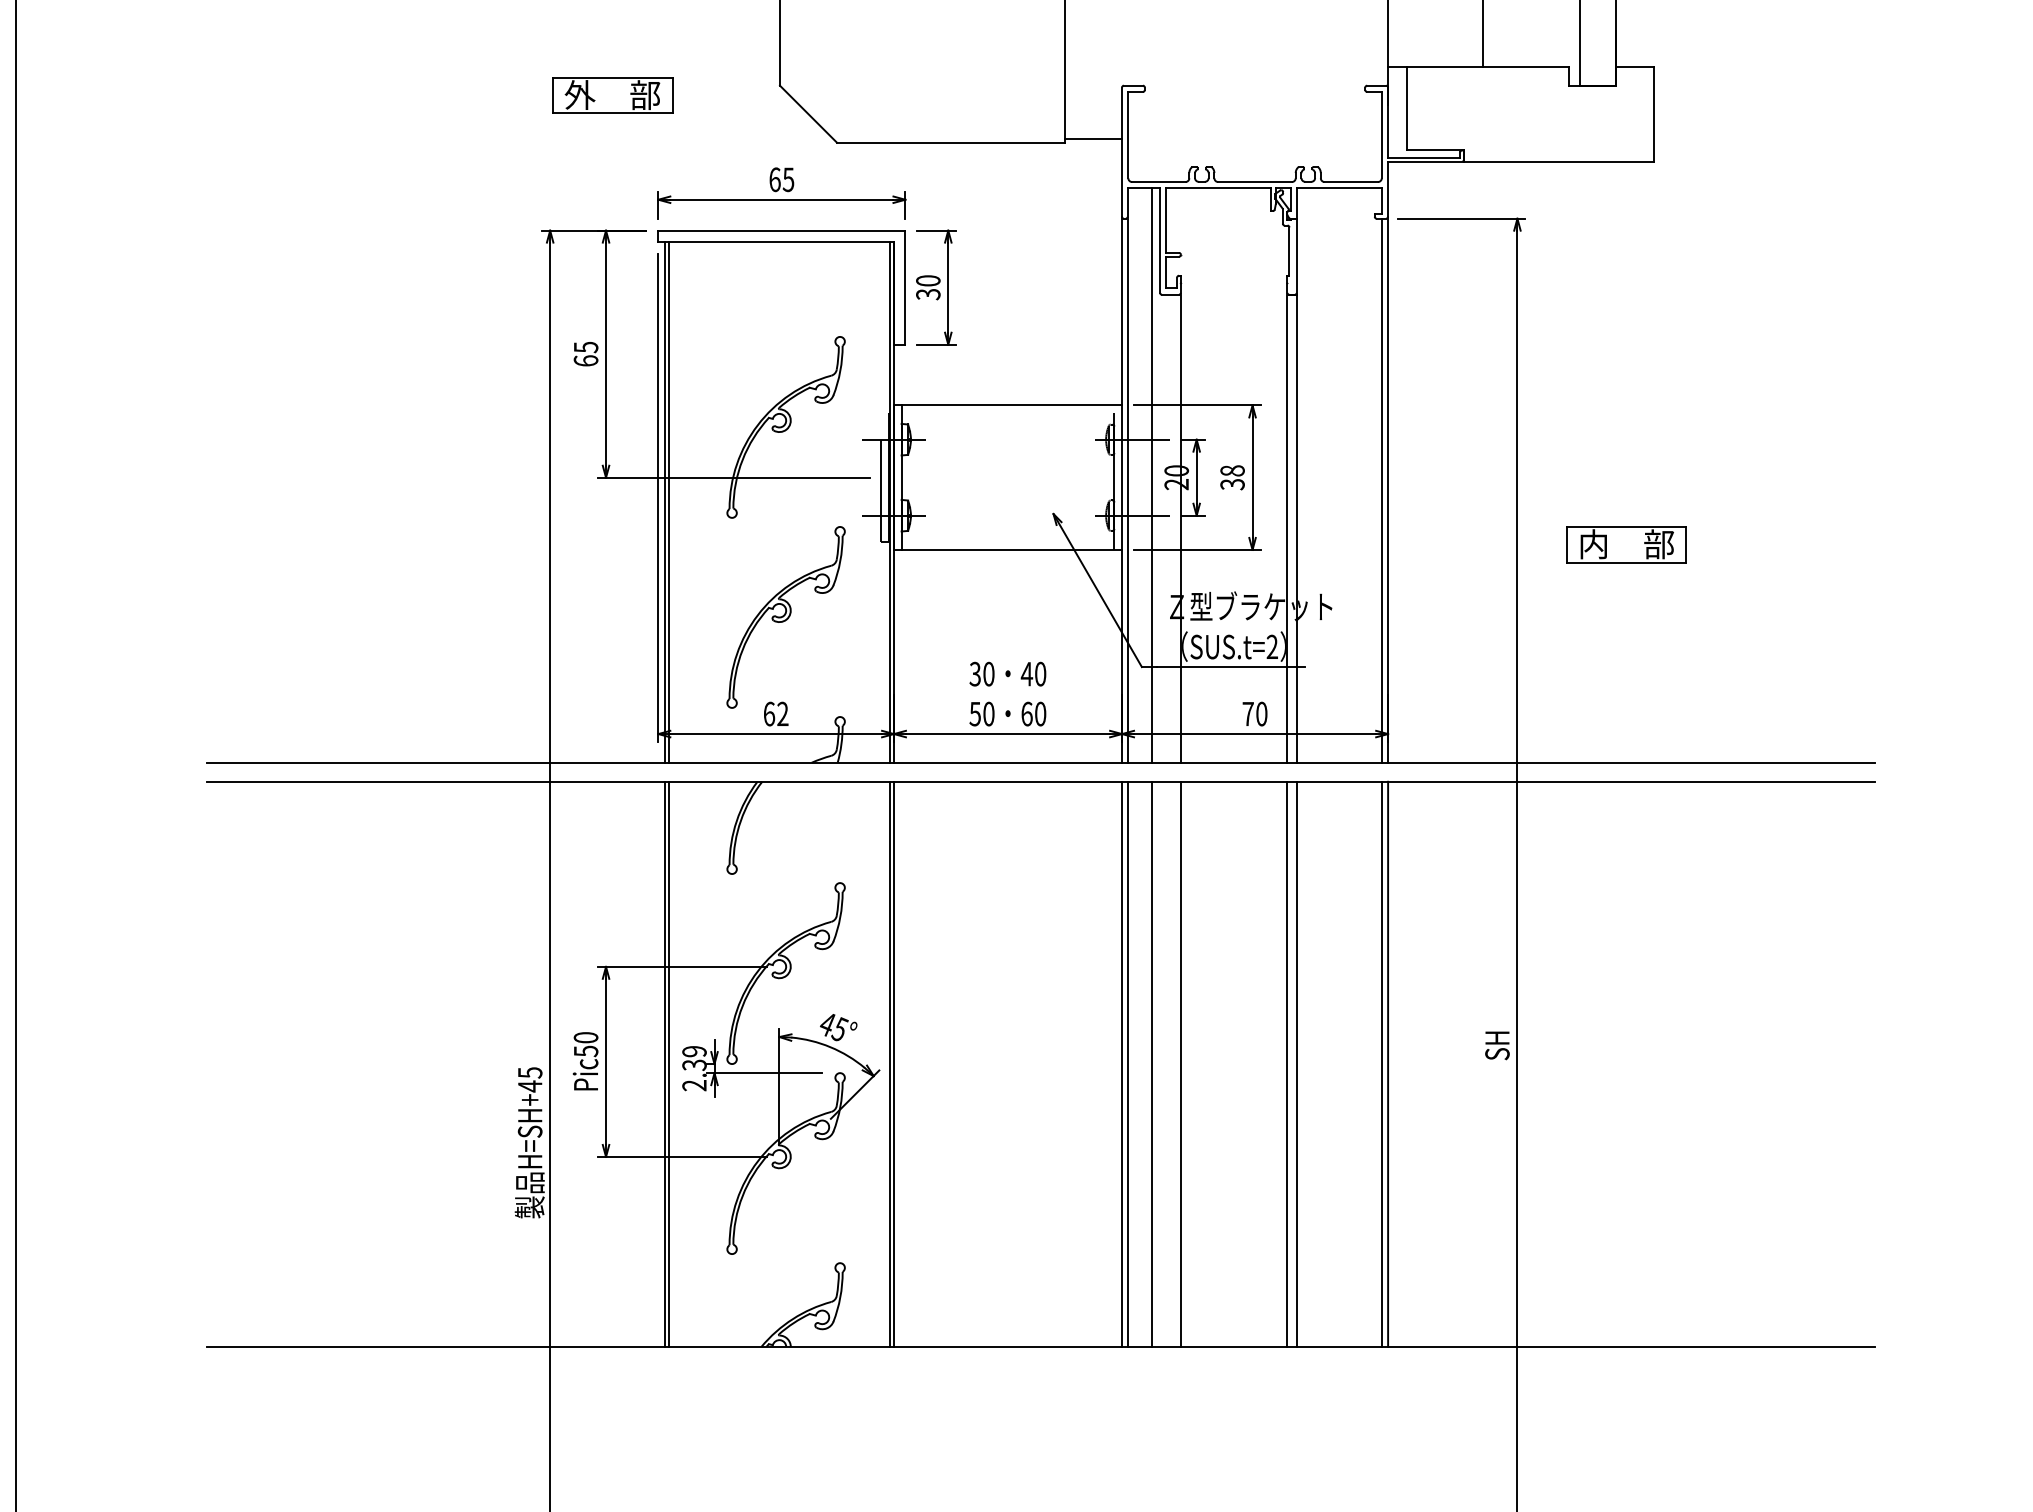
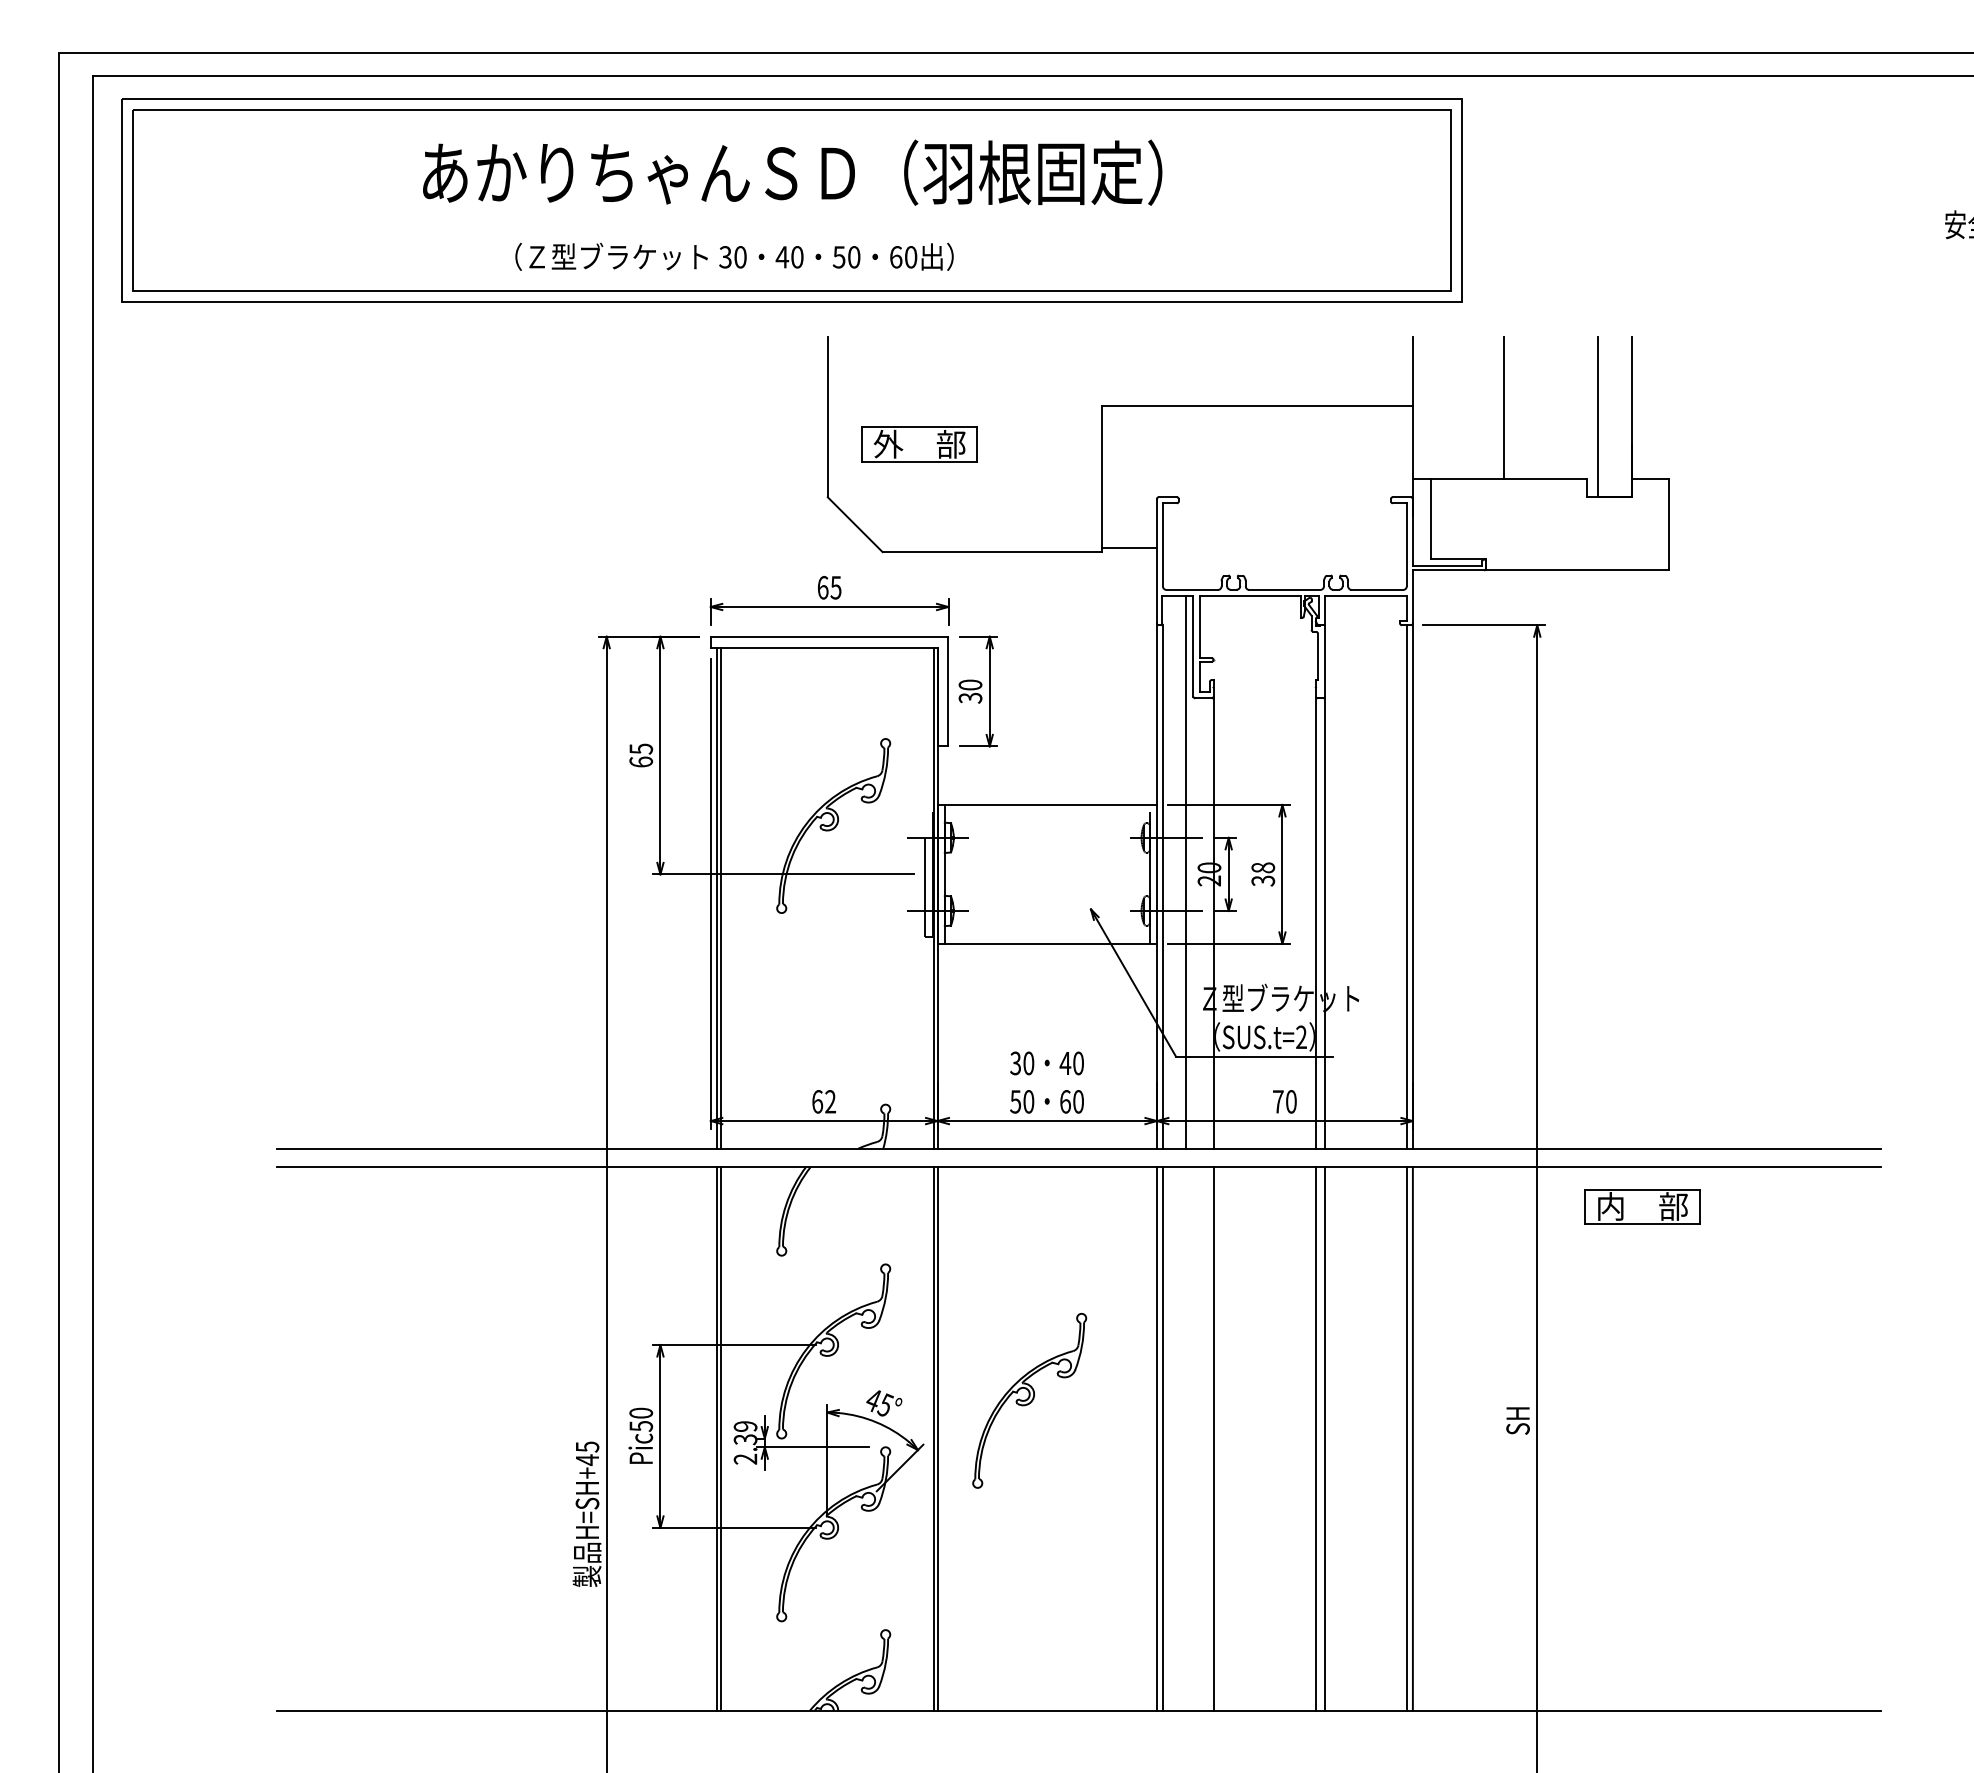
part: (612, 95) -> (919, 444), moved
part: (1626, 544) -> (1642, 1206), moved
part: (785, 617) -> (1029, 1400), moved
line: (1152, 1064) -> (1186, 1438), removed

